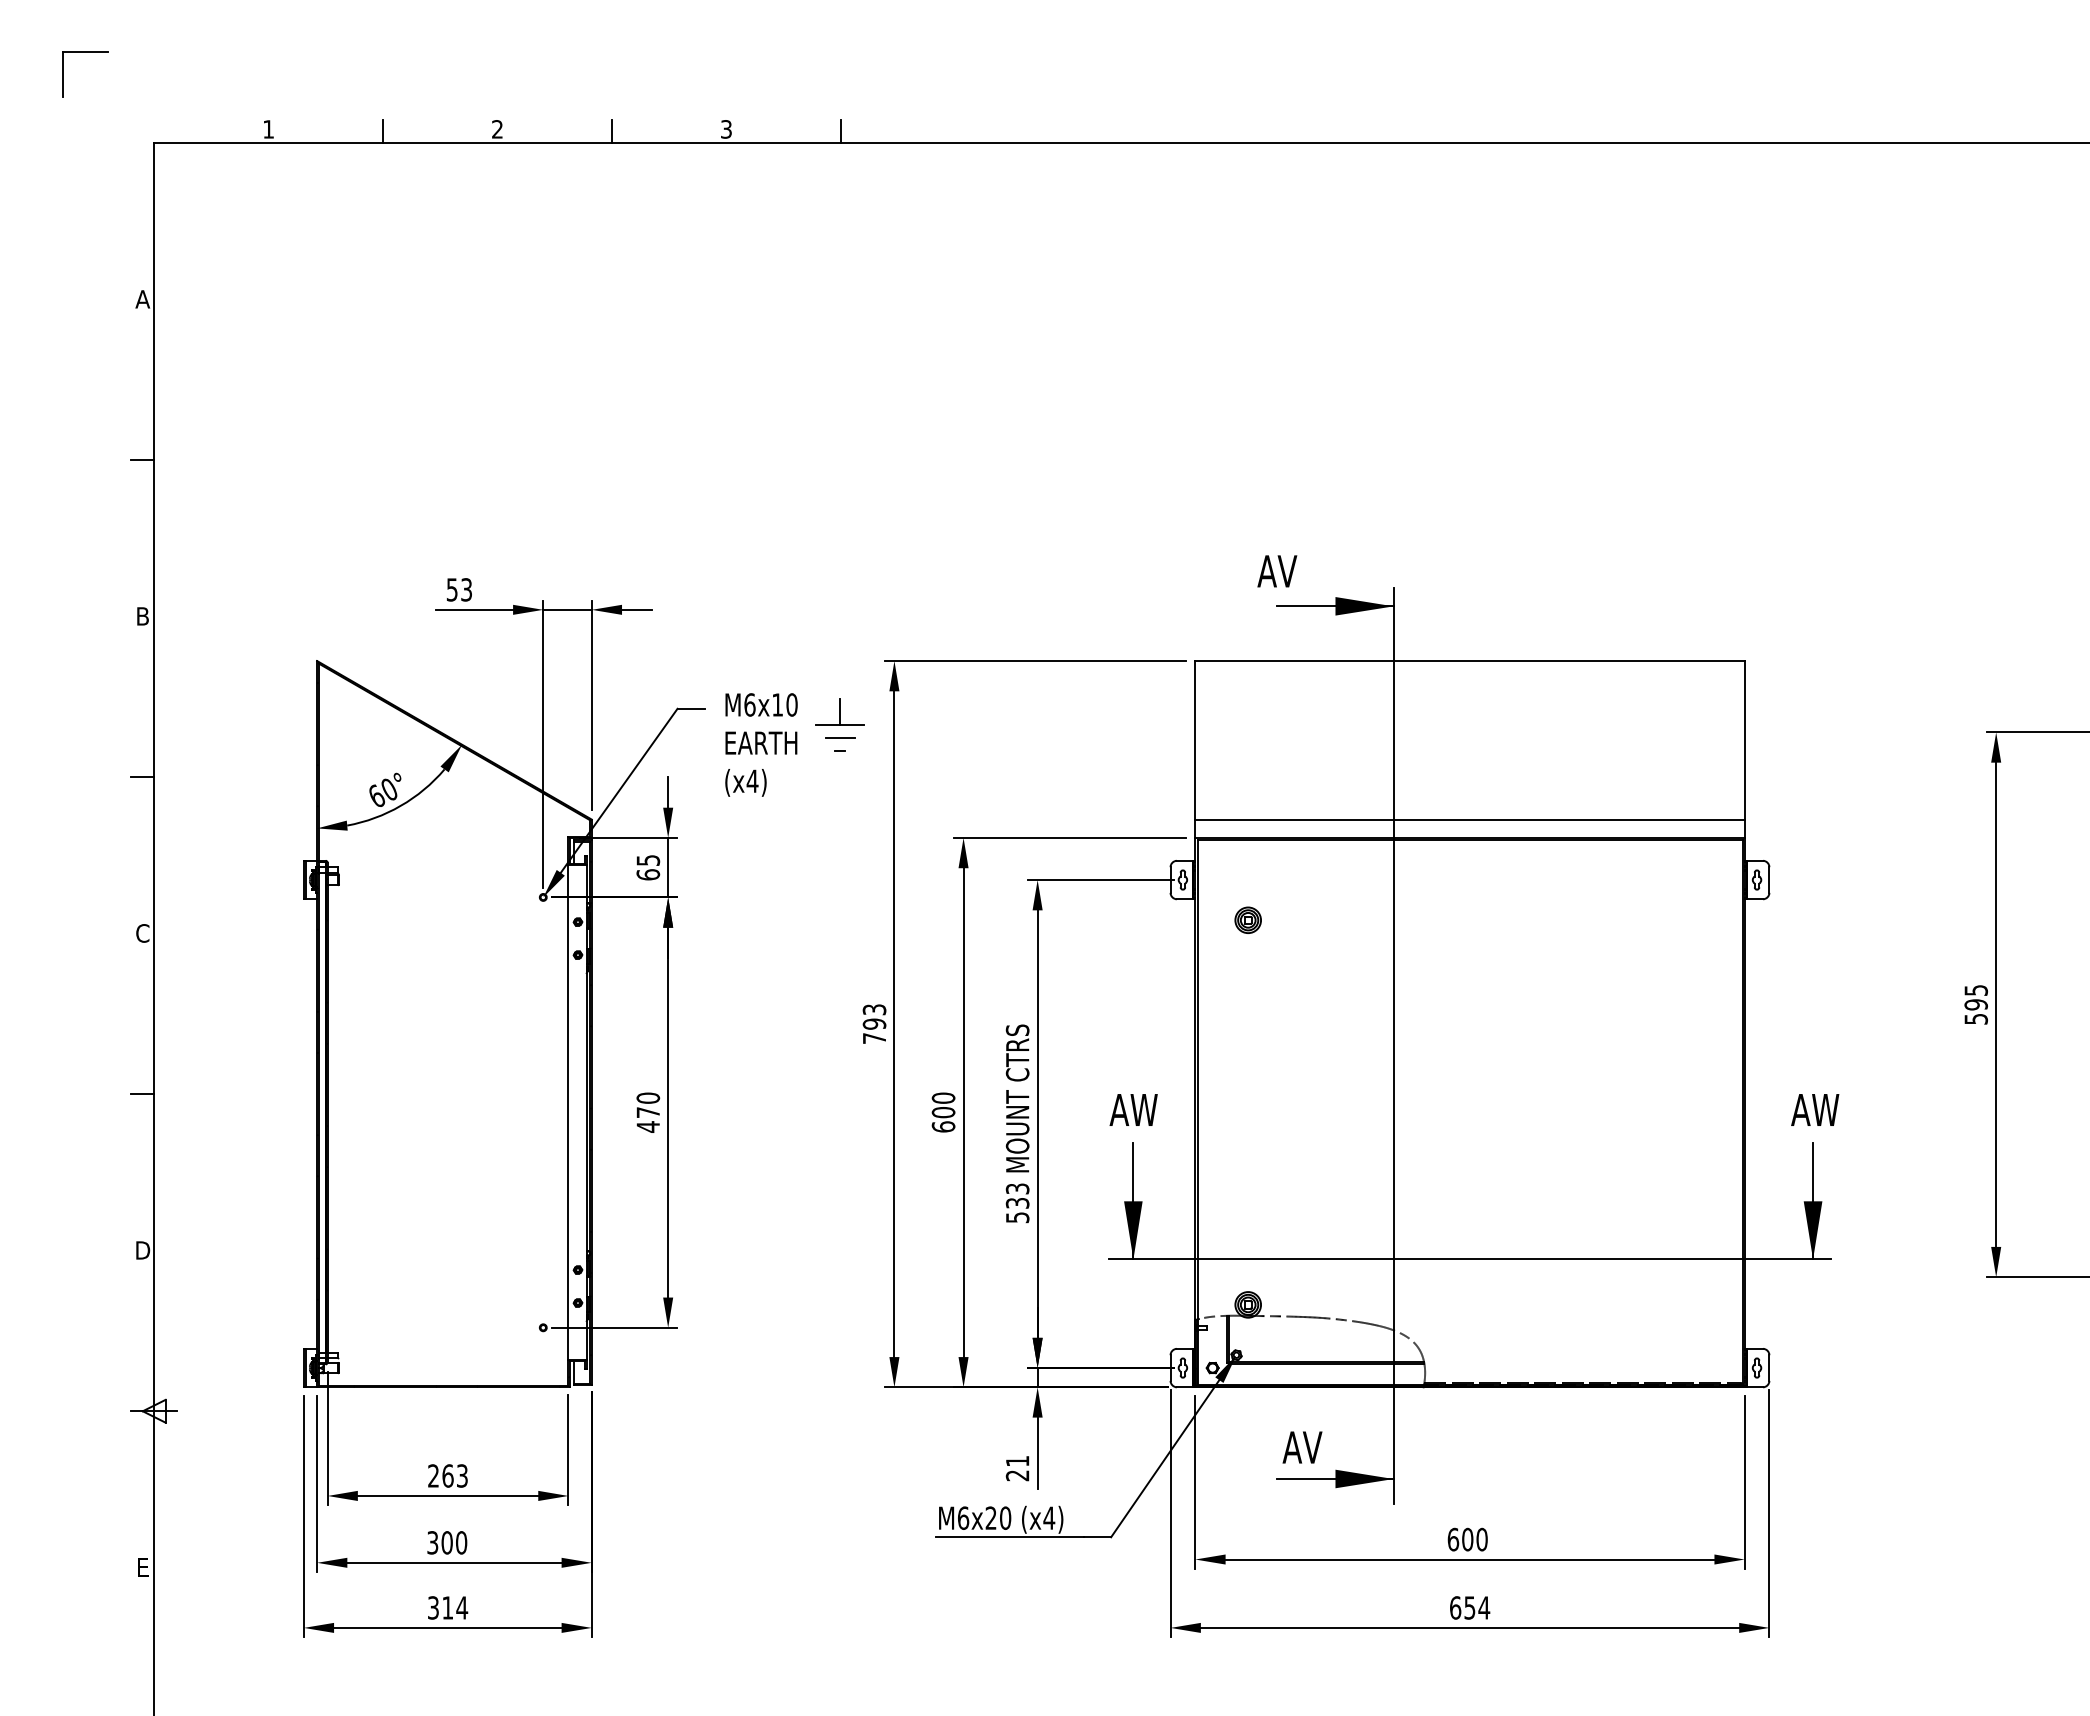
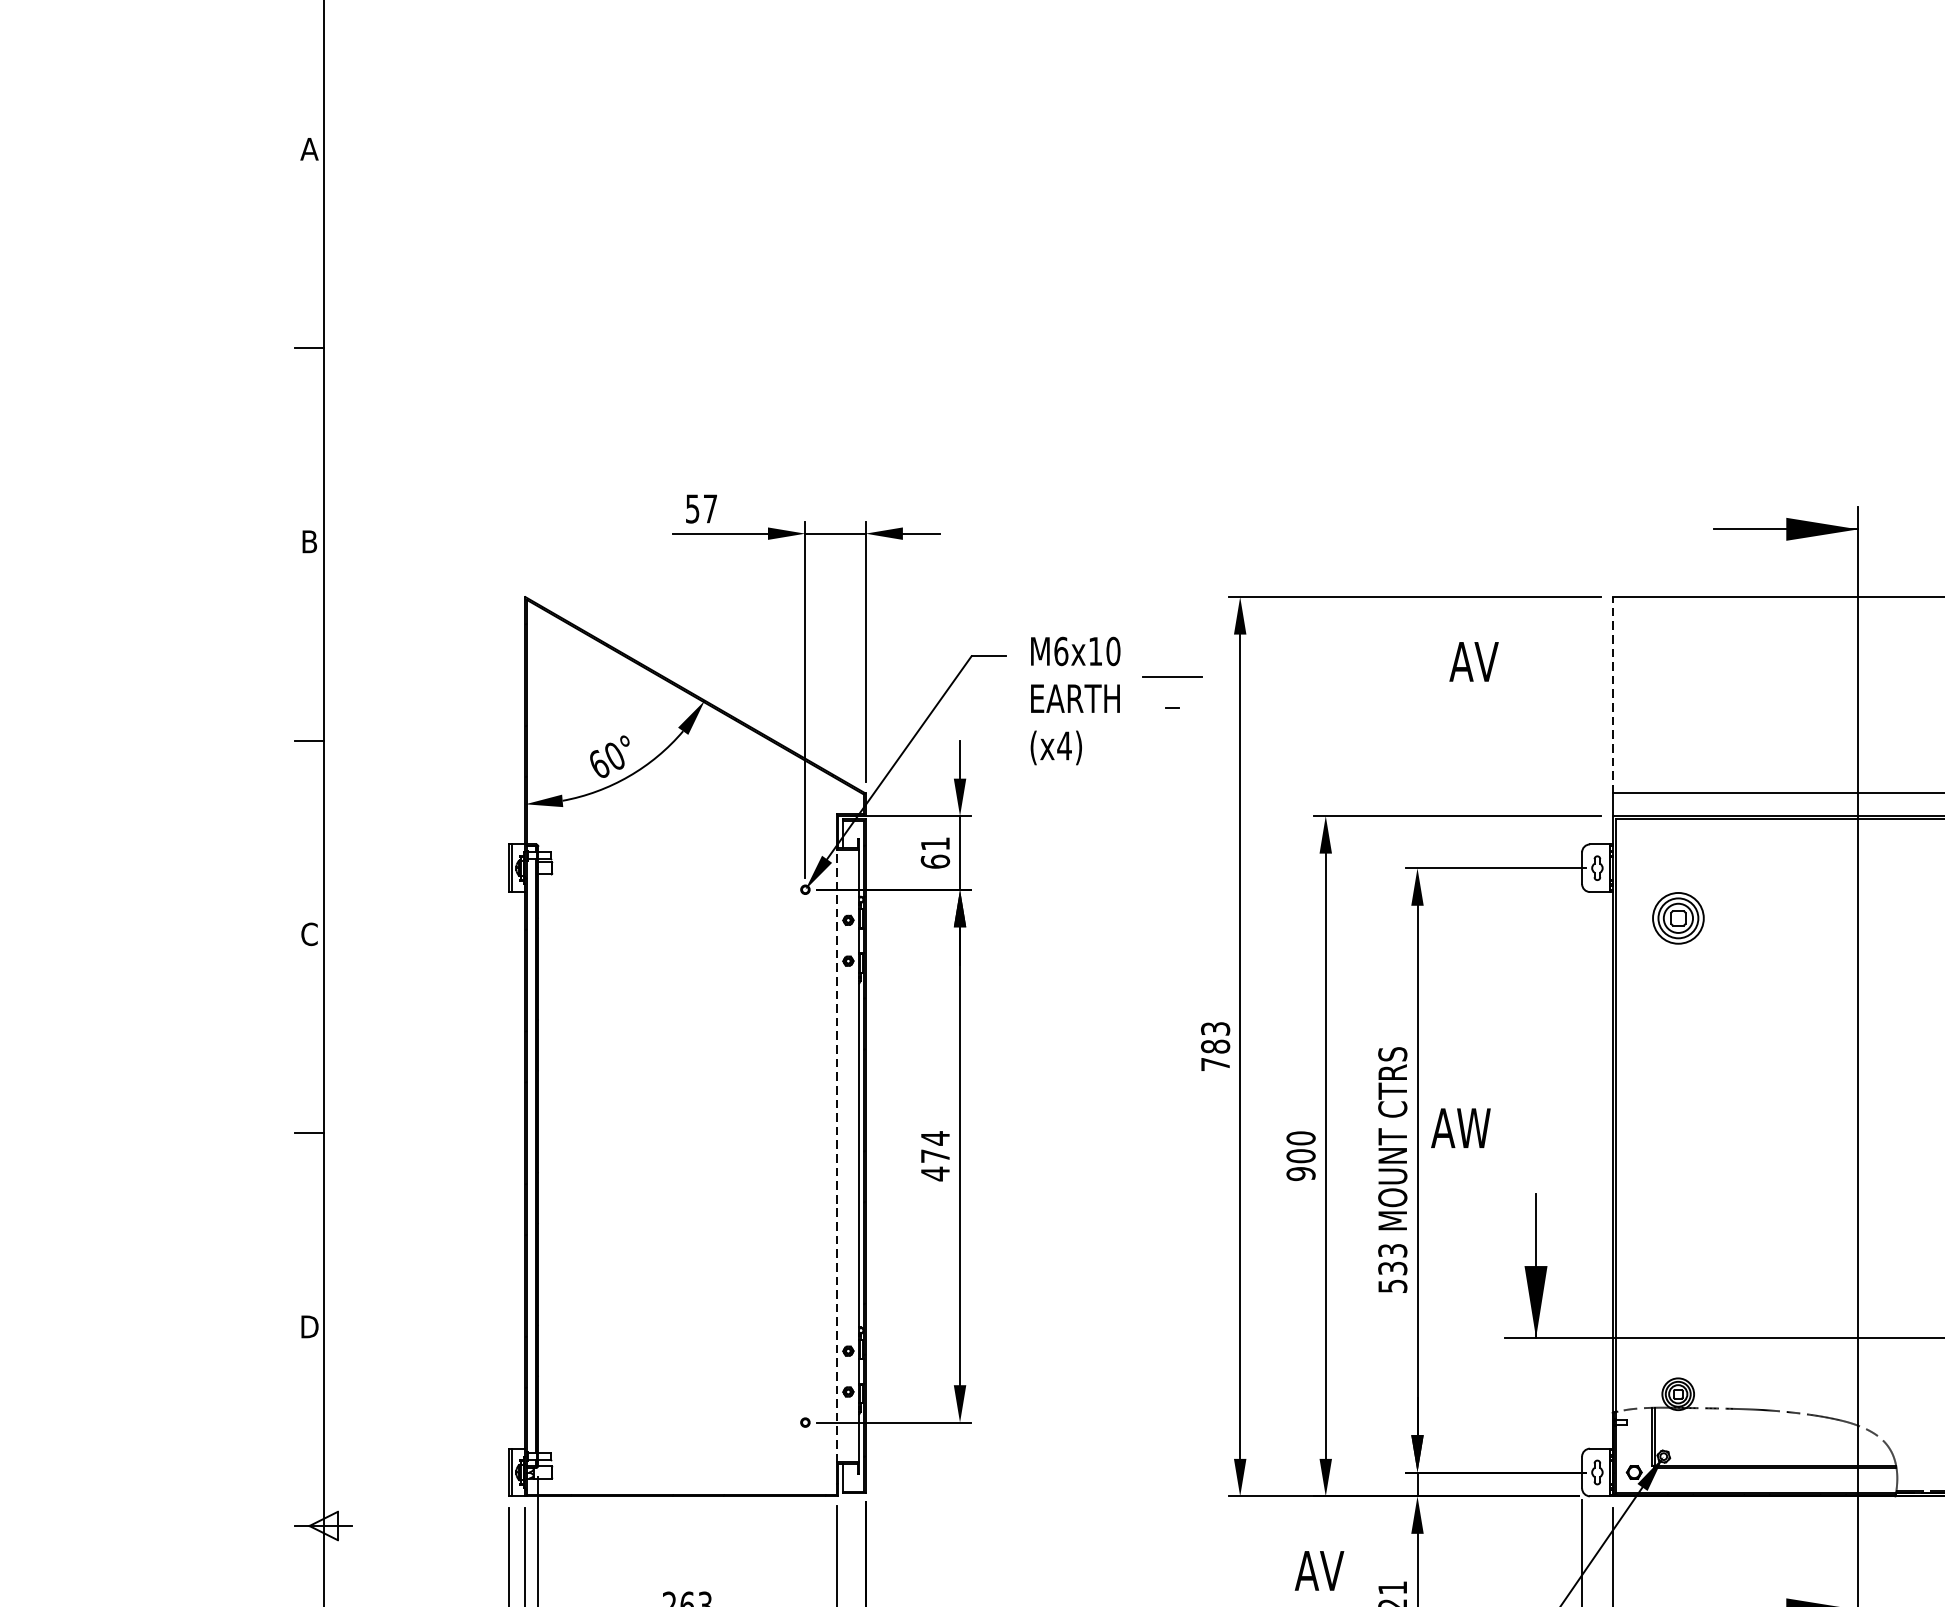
text: (1277, 571) -> (1474, 662), moved
text: (466, 589) -> (710, 508), 53 -> 57
line: (840, 711) -> (1173, 659), removed
line: (840, 737) -> (1173, 691), removed
line: (1195, 739) -> (1612, 694), solid -> dashed
text: (648, 860) -> (935, 844), 65 -> 61
part: (1247, 919) -> (1677, 917), size x1.6
text: (874, 1023) -> (1215, 1045), 793 -> 783
text: (648, 1098) -> (935, 1138), 470 -> 474
text: (1133, 1109) -> (1460, 1127), moved
line: (568, 1112) -> (836, 1156), solid -> dashed
text: (943, 1126) -> (1300, 1173), 600 -> 900
text: (1302, 1447) -> (1319, 1570), moved

